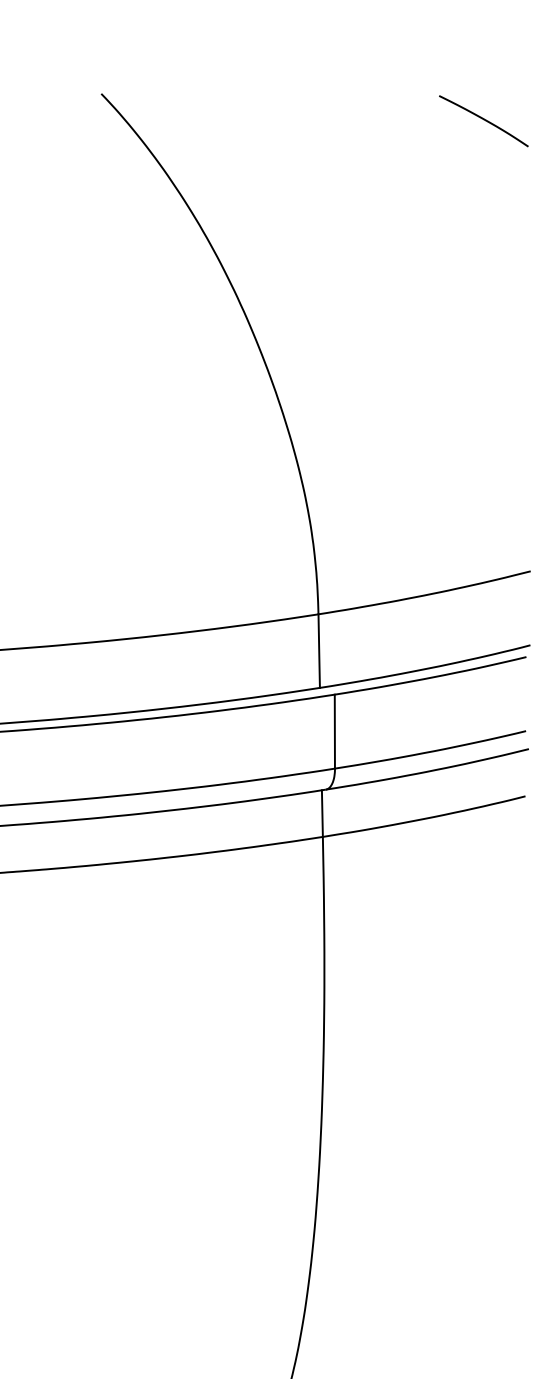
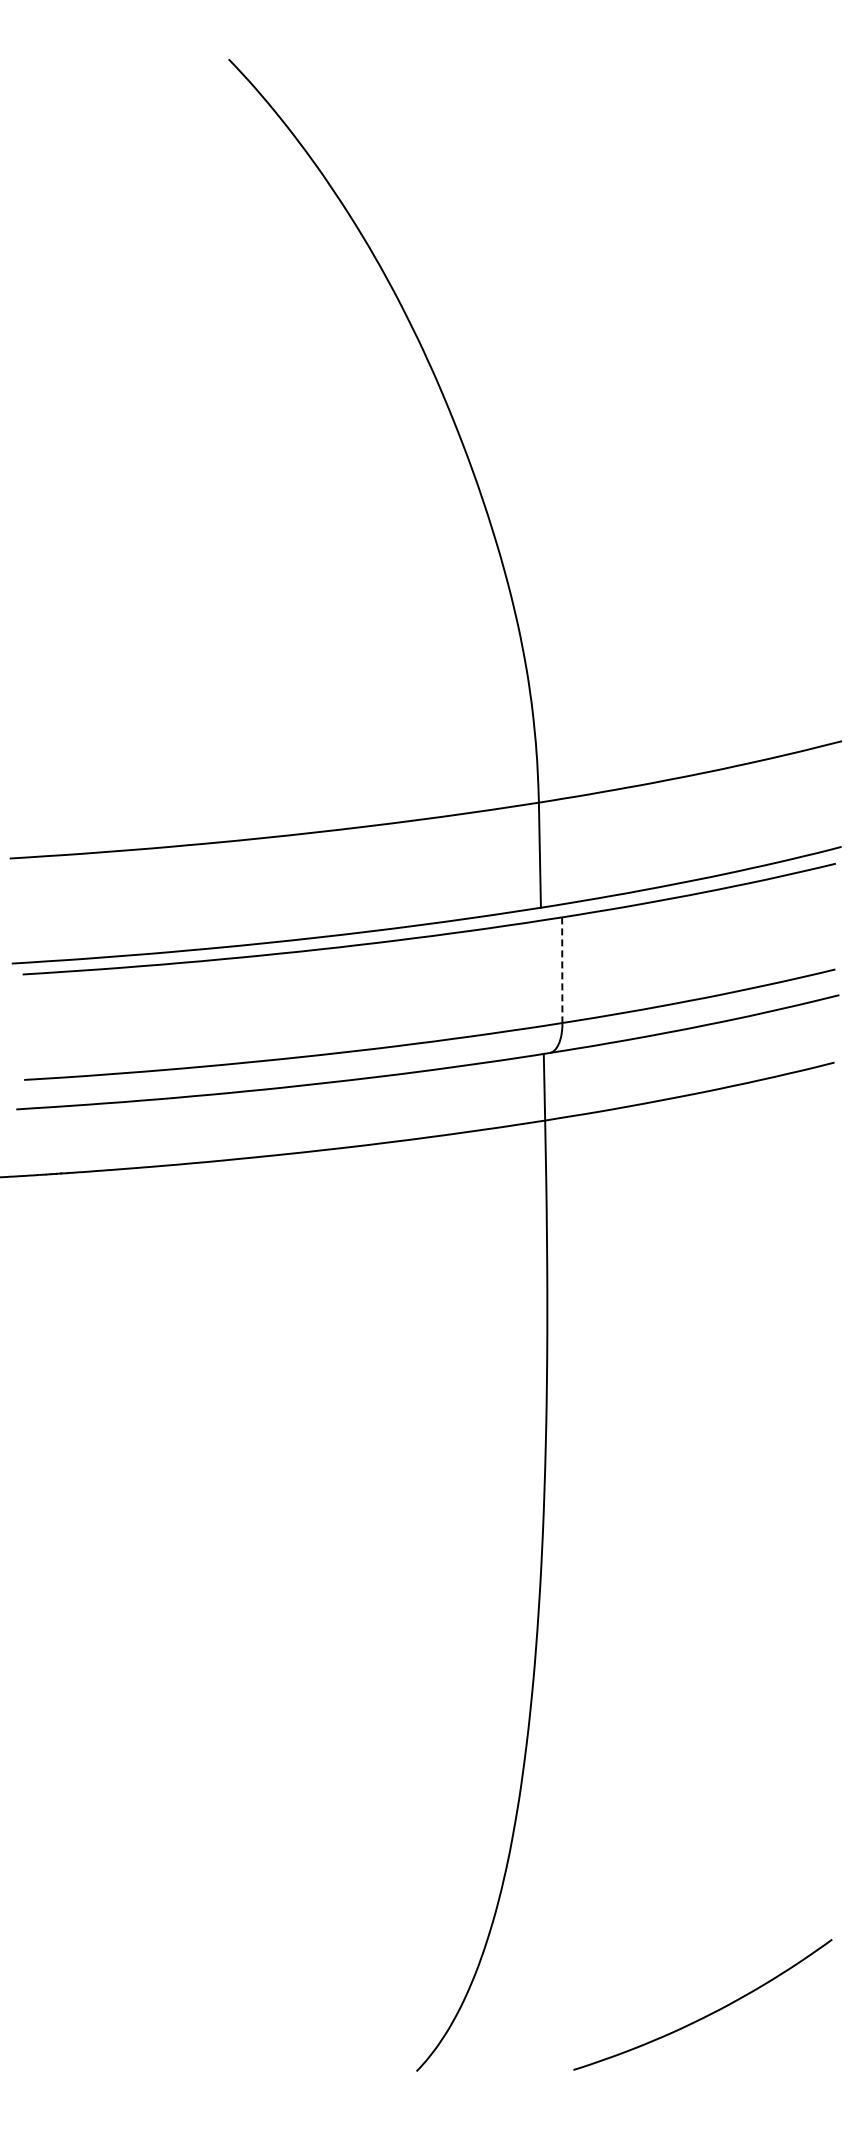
curve: (483, 119) -> (774, 96), removed
line: (335, 731) -> (562, 970), solid -> dashed

